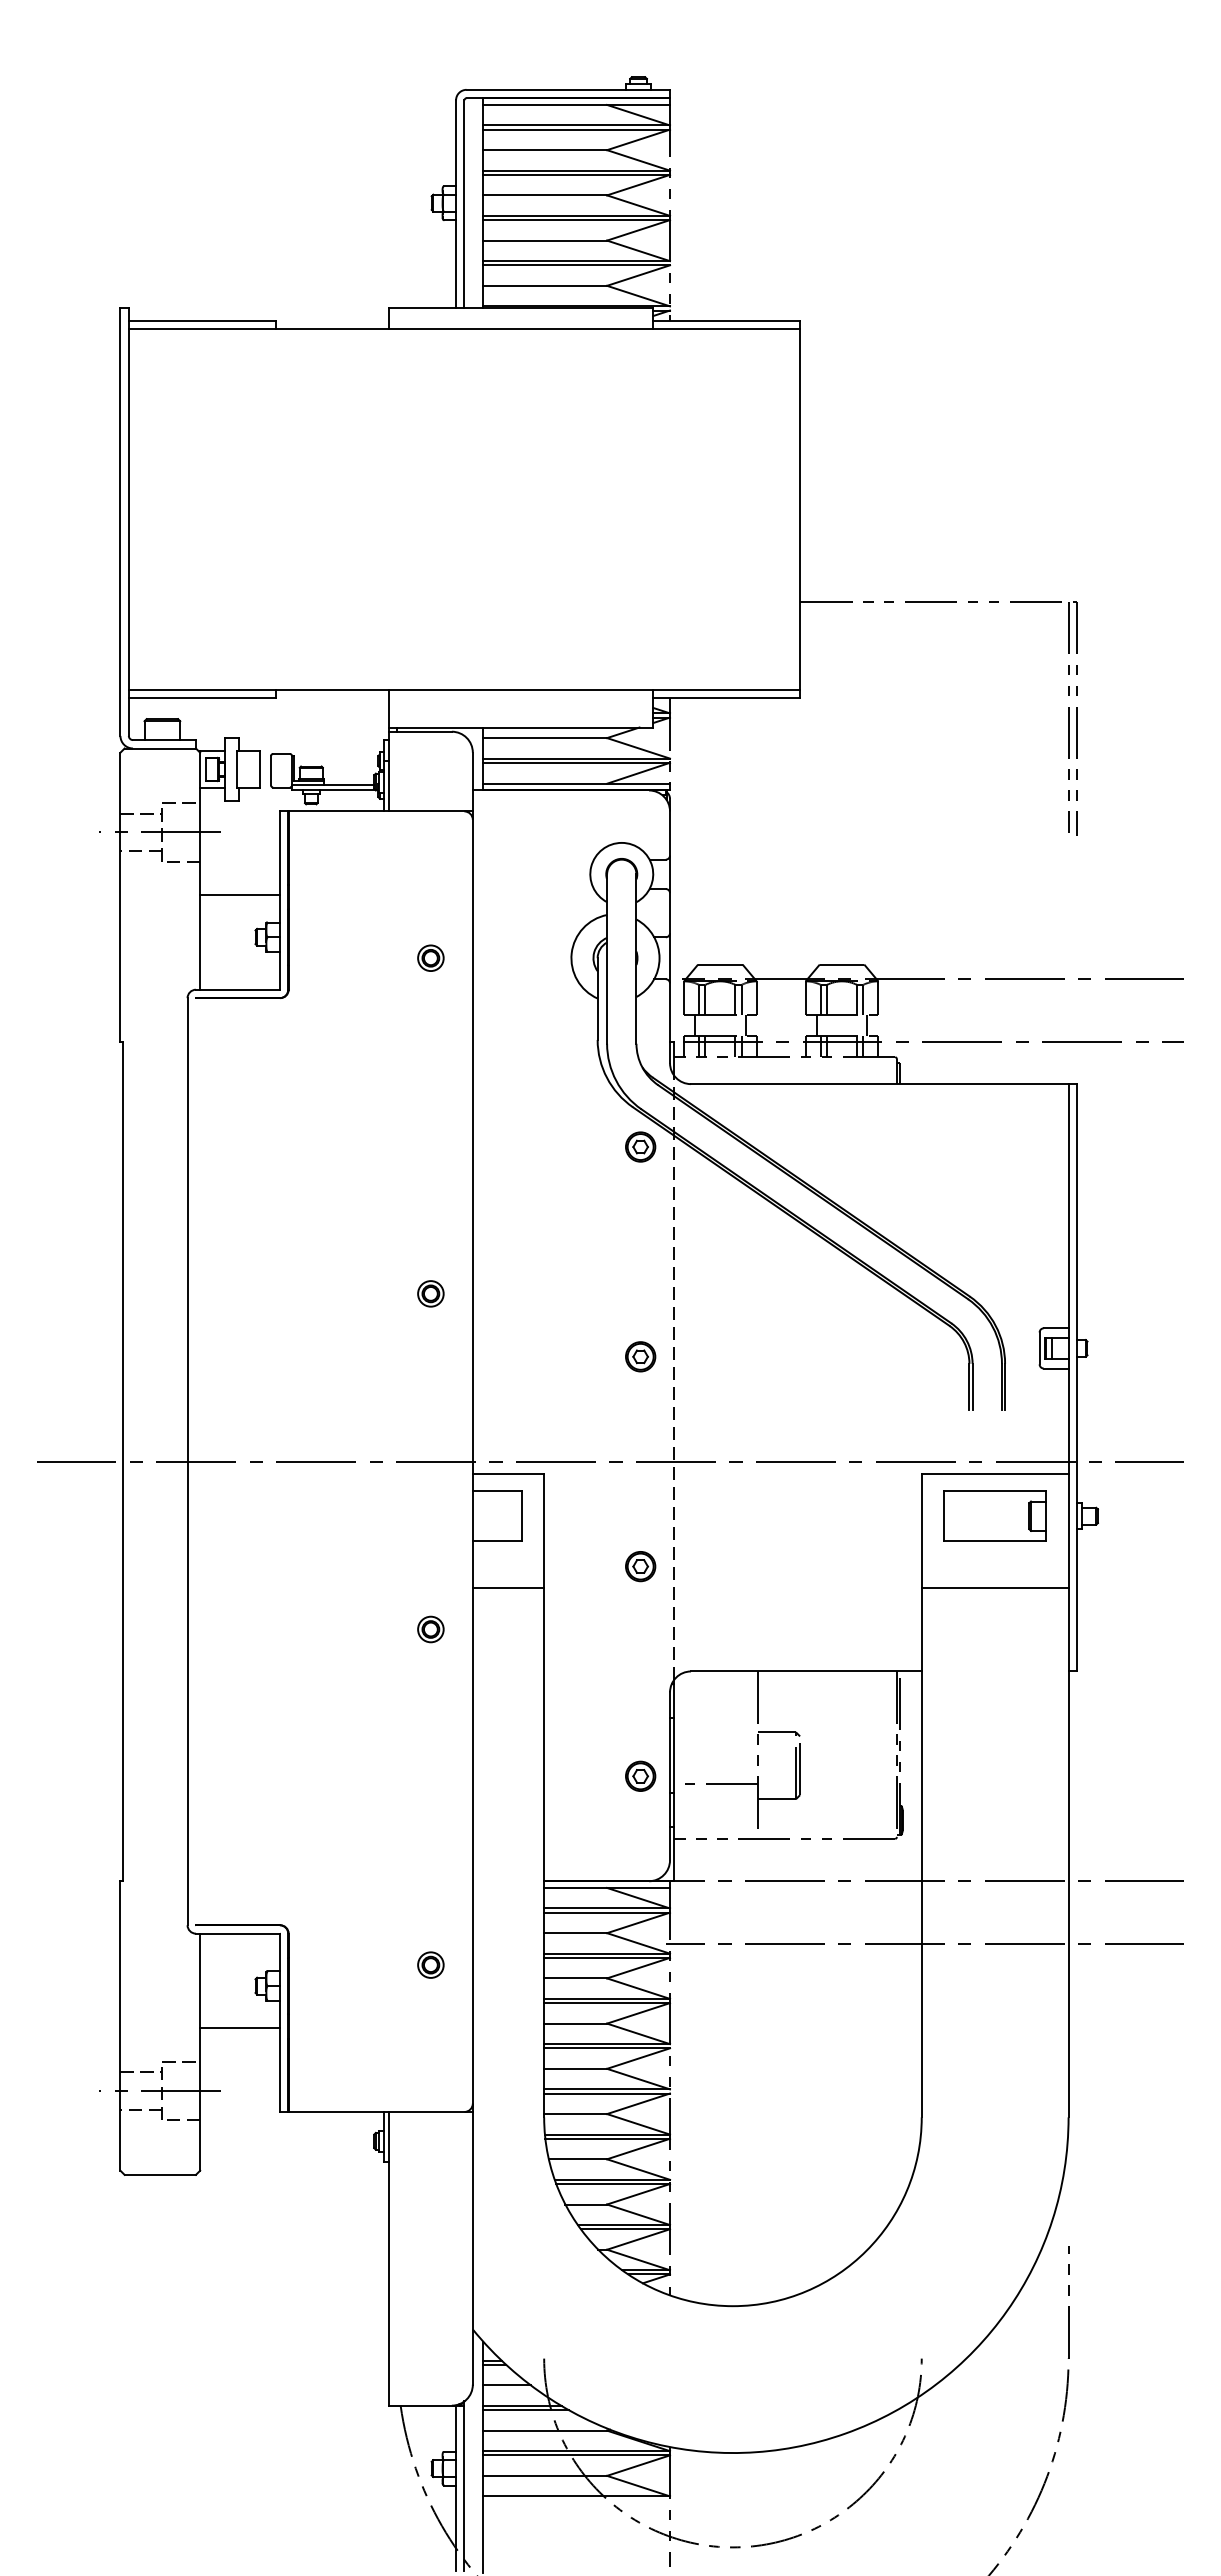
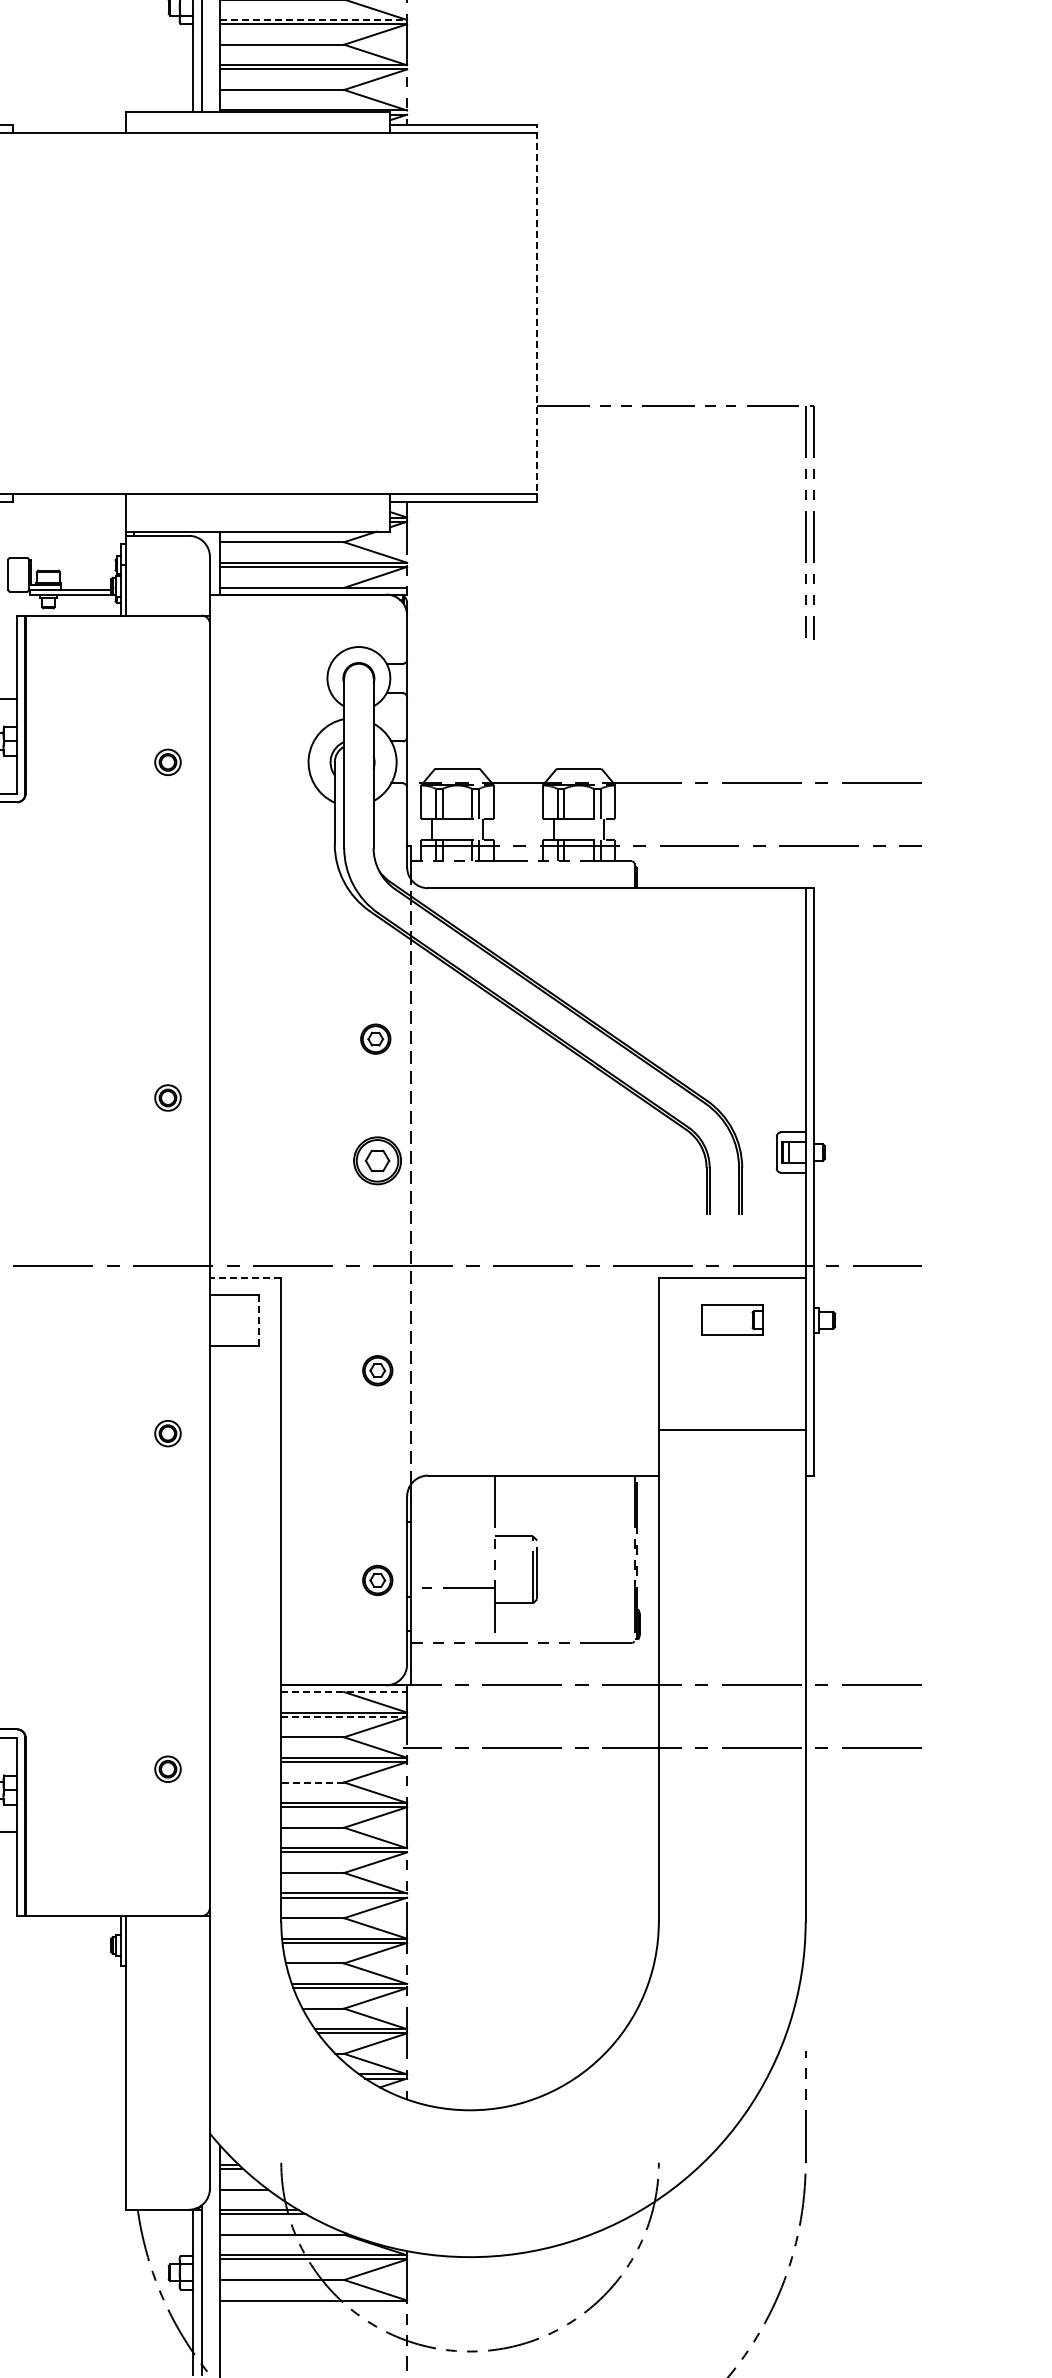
line: (577, 215) -> (314, 19), solid -> dashed
line: (800, 509) -> (537, 313), solid -> dashed
part: (640, 1146) -> (375, 1038), moved
part: (640, 1356) -> (377, 1160), size x1.6
line: (508, 1474) -> (245, 1278), solid -> dashed
line: (521, 1515) -> (258, 1319), solid -> dashed
part: (994, 1515) -> (731, 1319), size x0.6
line: (508, 1587) -> (245, 1391), removed
line: (994, 1587) -> (731, 1429), moved
line: (607, 1887) -> (344, 1691), solid -> dashed
line: (607, 1912) -> (344, 1716), solid -> dashed
line: (575, 1978) -> (312, 1782), solid -> dashed

